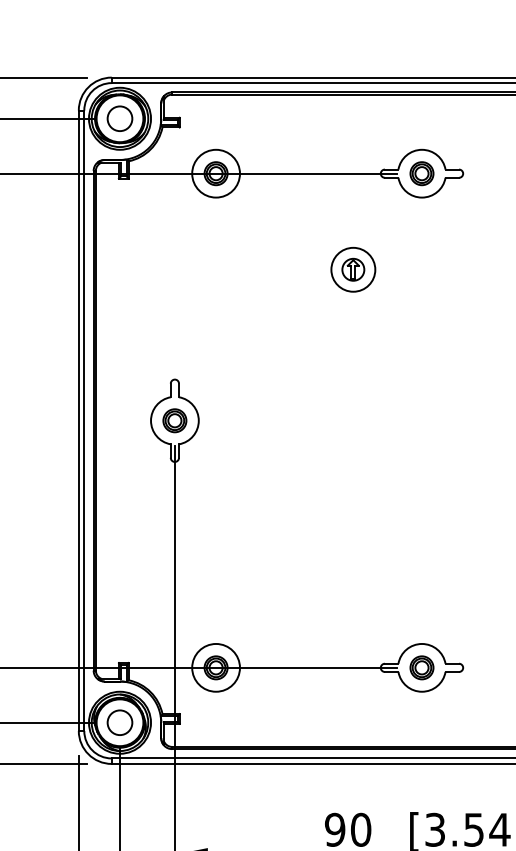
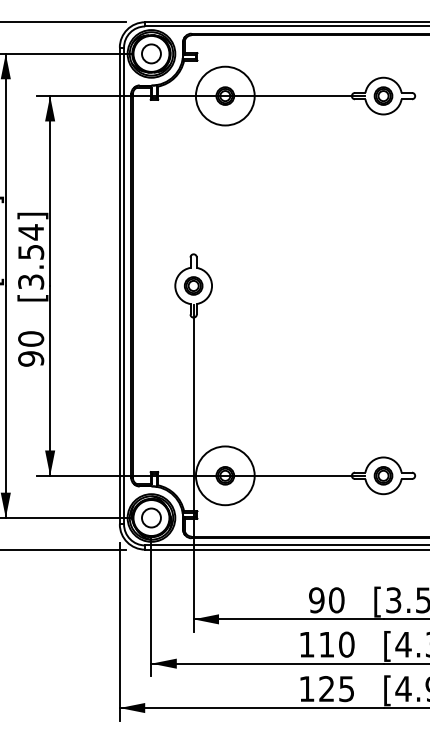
circle: (215, 172) -> (224, 95), size x1.6
part: (352, 269) -> (330, 169), removed
circle: (215, 667) -> (224, 475), size x1.6

